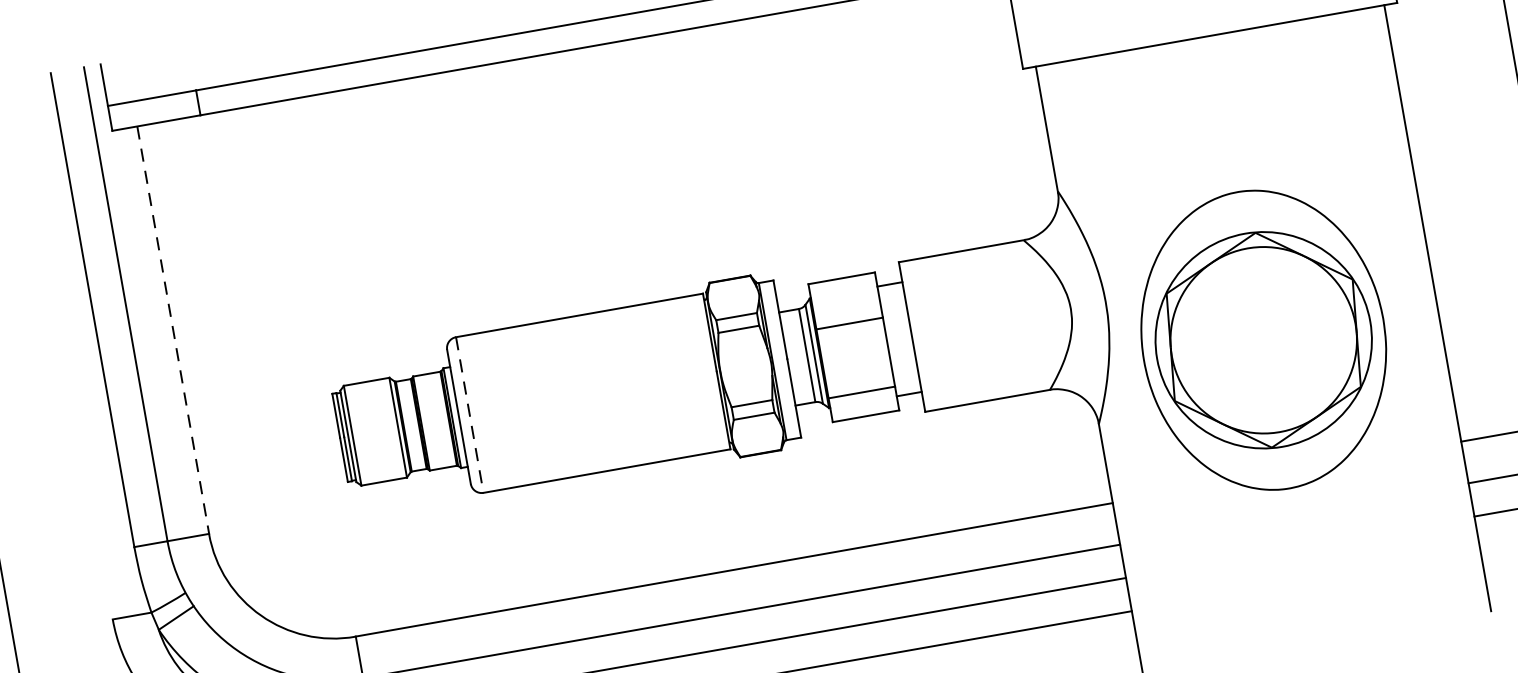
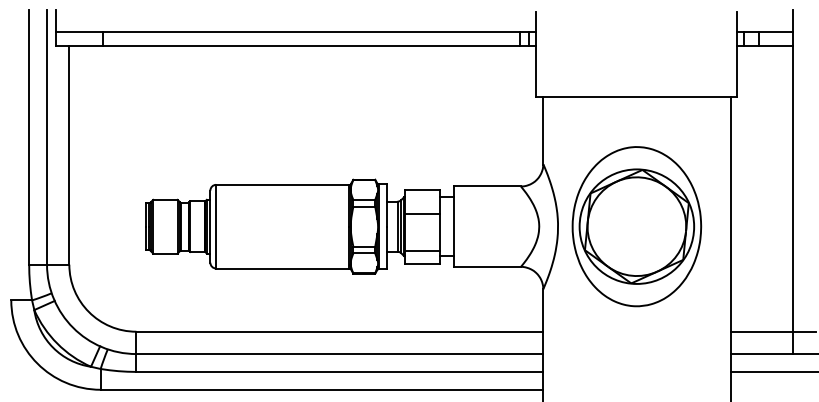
line: (173, 330) -> (69, 155), dashed -> solid
part: (1262, 340) -> (636, 226), moved
line: (470, 414) -> (216, 226), dashed -> solid

